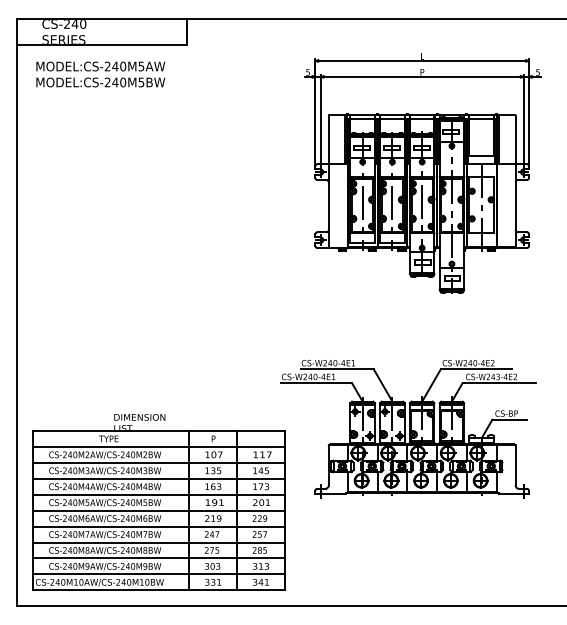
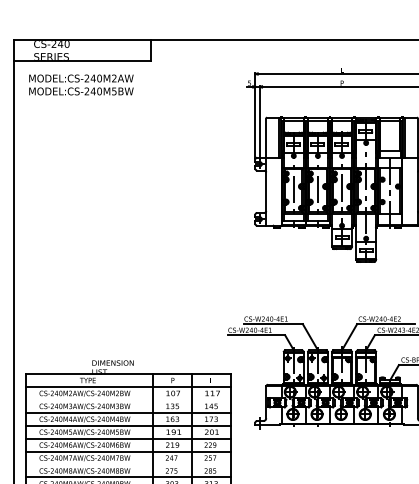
text: (141, 66) -> (114, 78), MODEL:CS-240M5AW -> MODEL:CS-240M2AW
line: (158, 462) -> (128, 399), removed
line: (158, 542) -> (128, 464), removed

